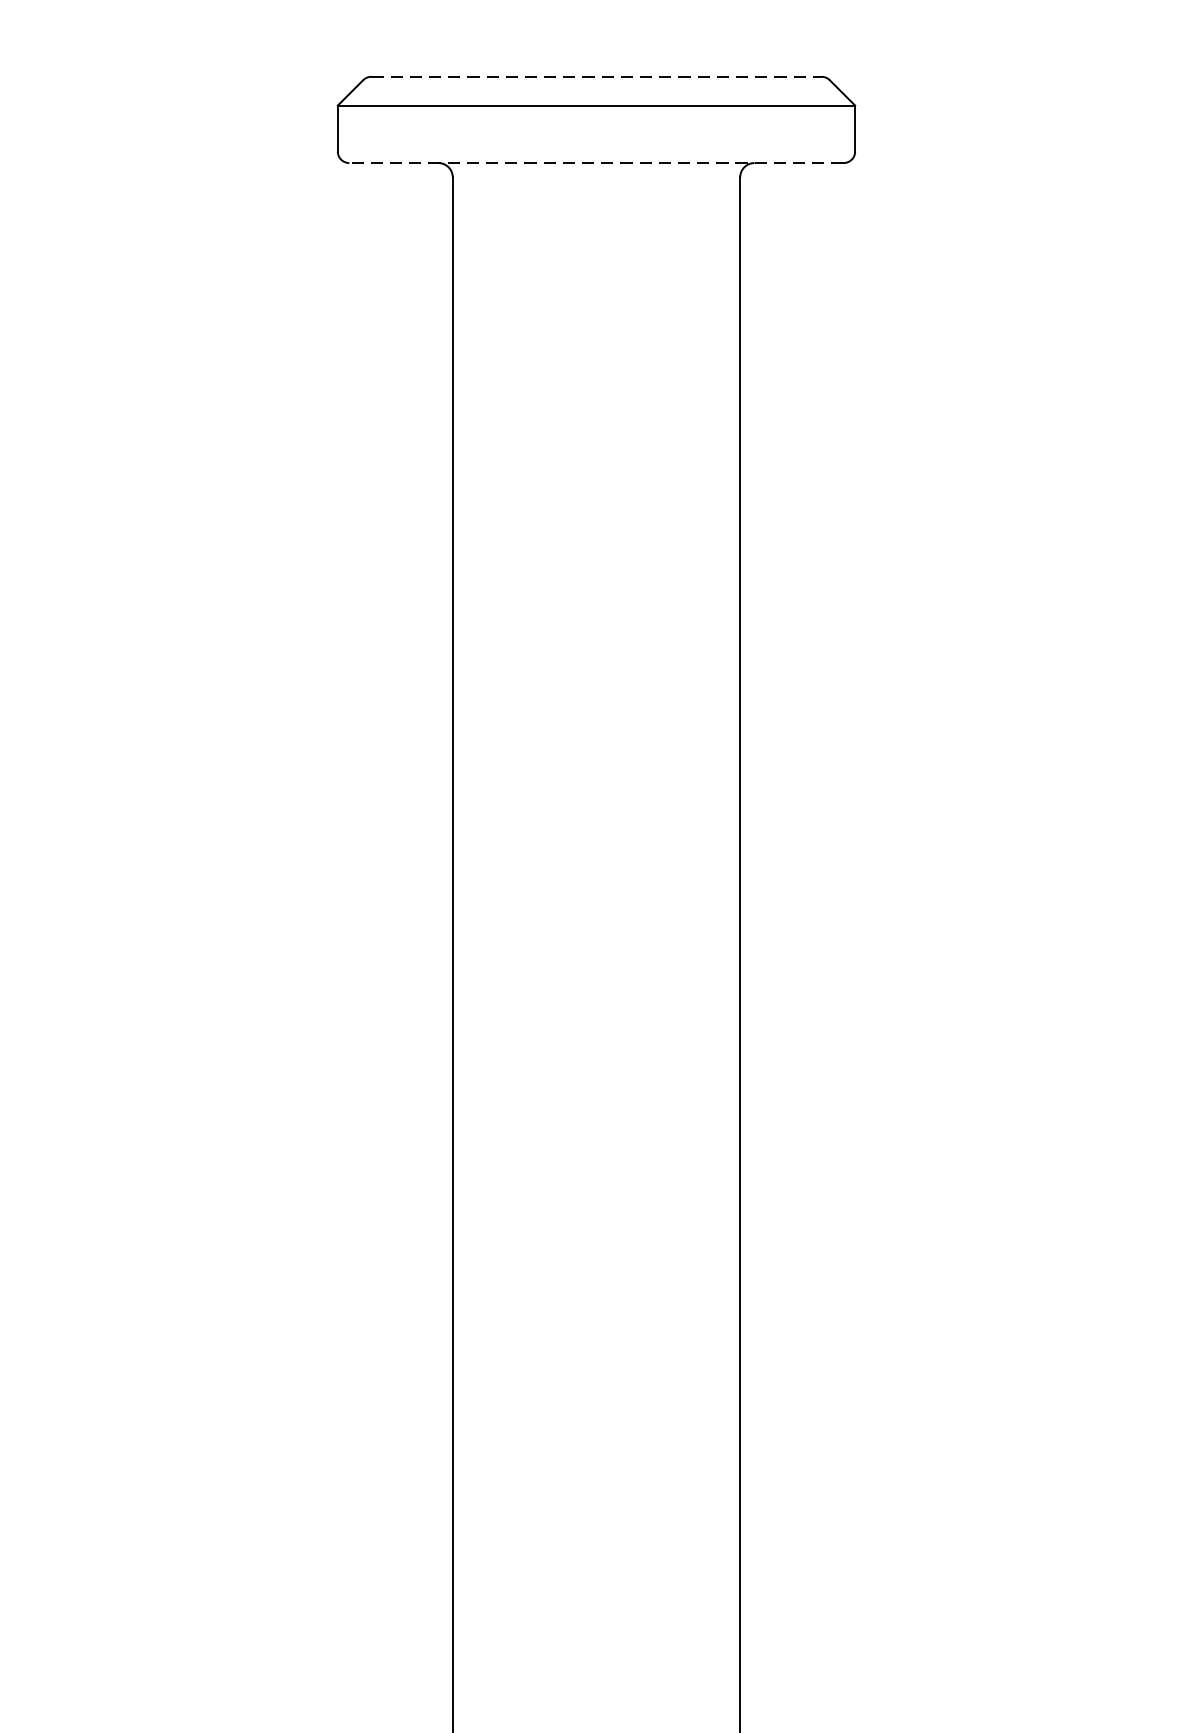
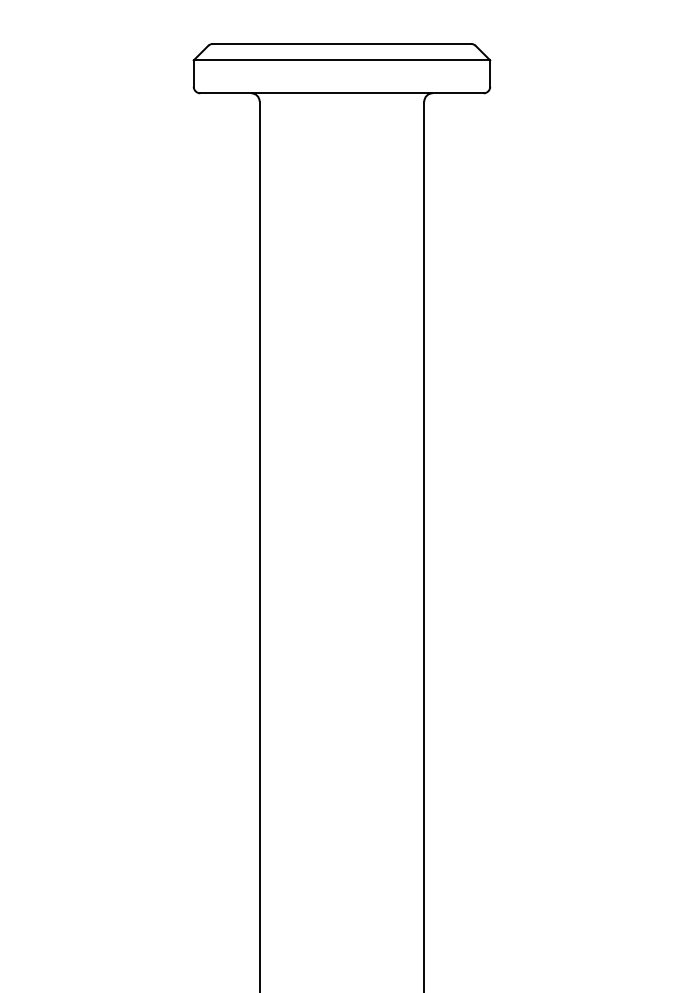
line: (597, 76) -> (342, 43), dashed -> solid
line: (597, 163) -> (342, 93), dashed -> solid

